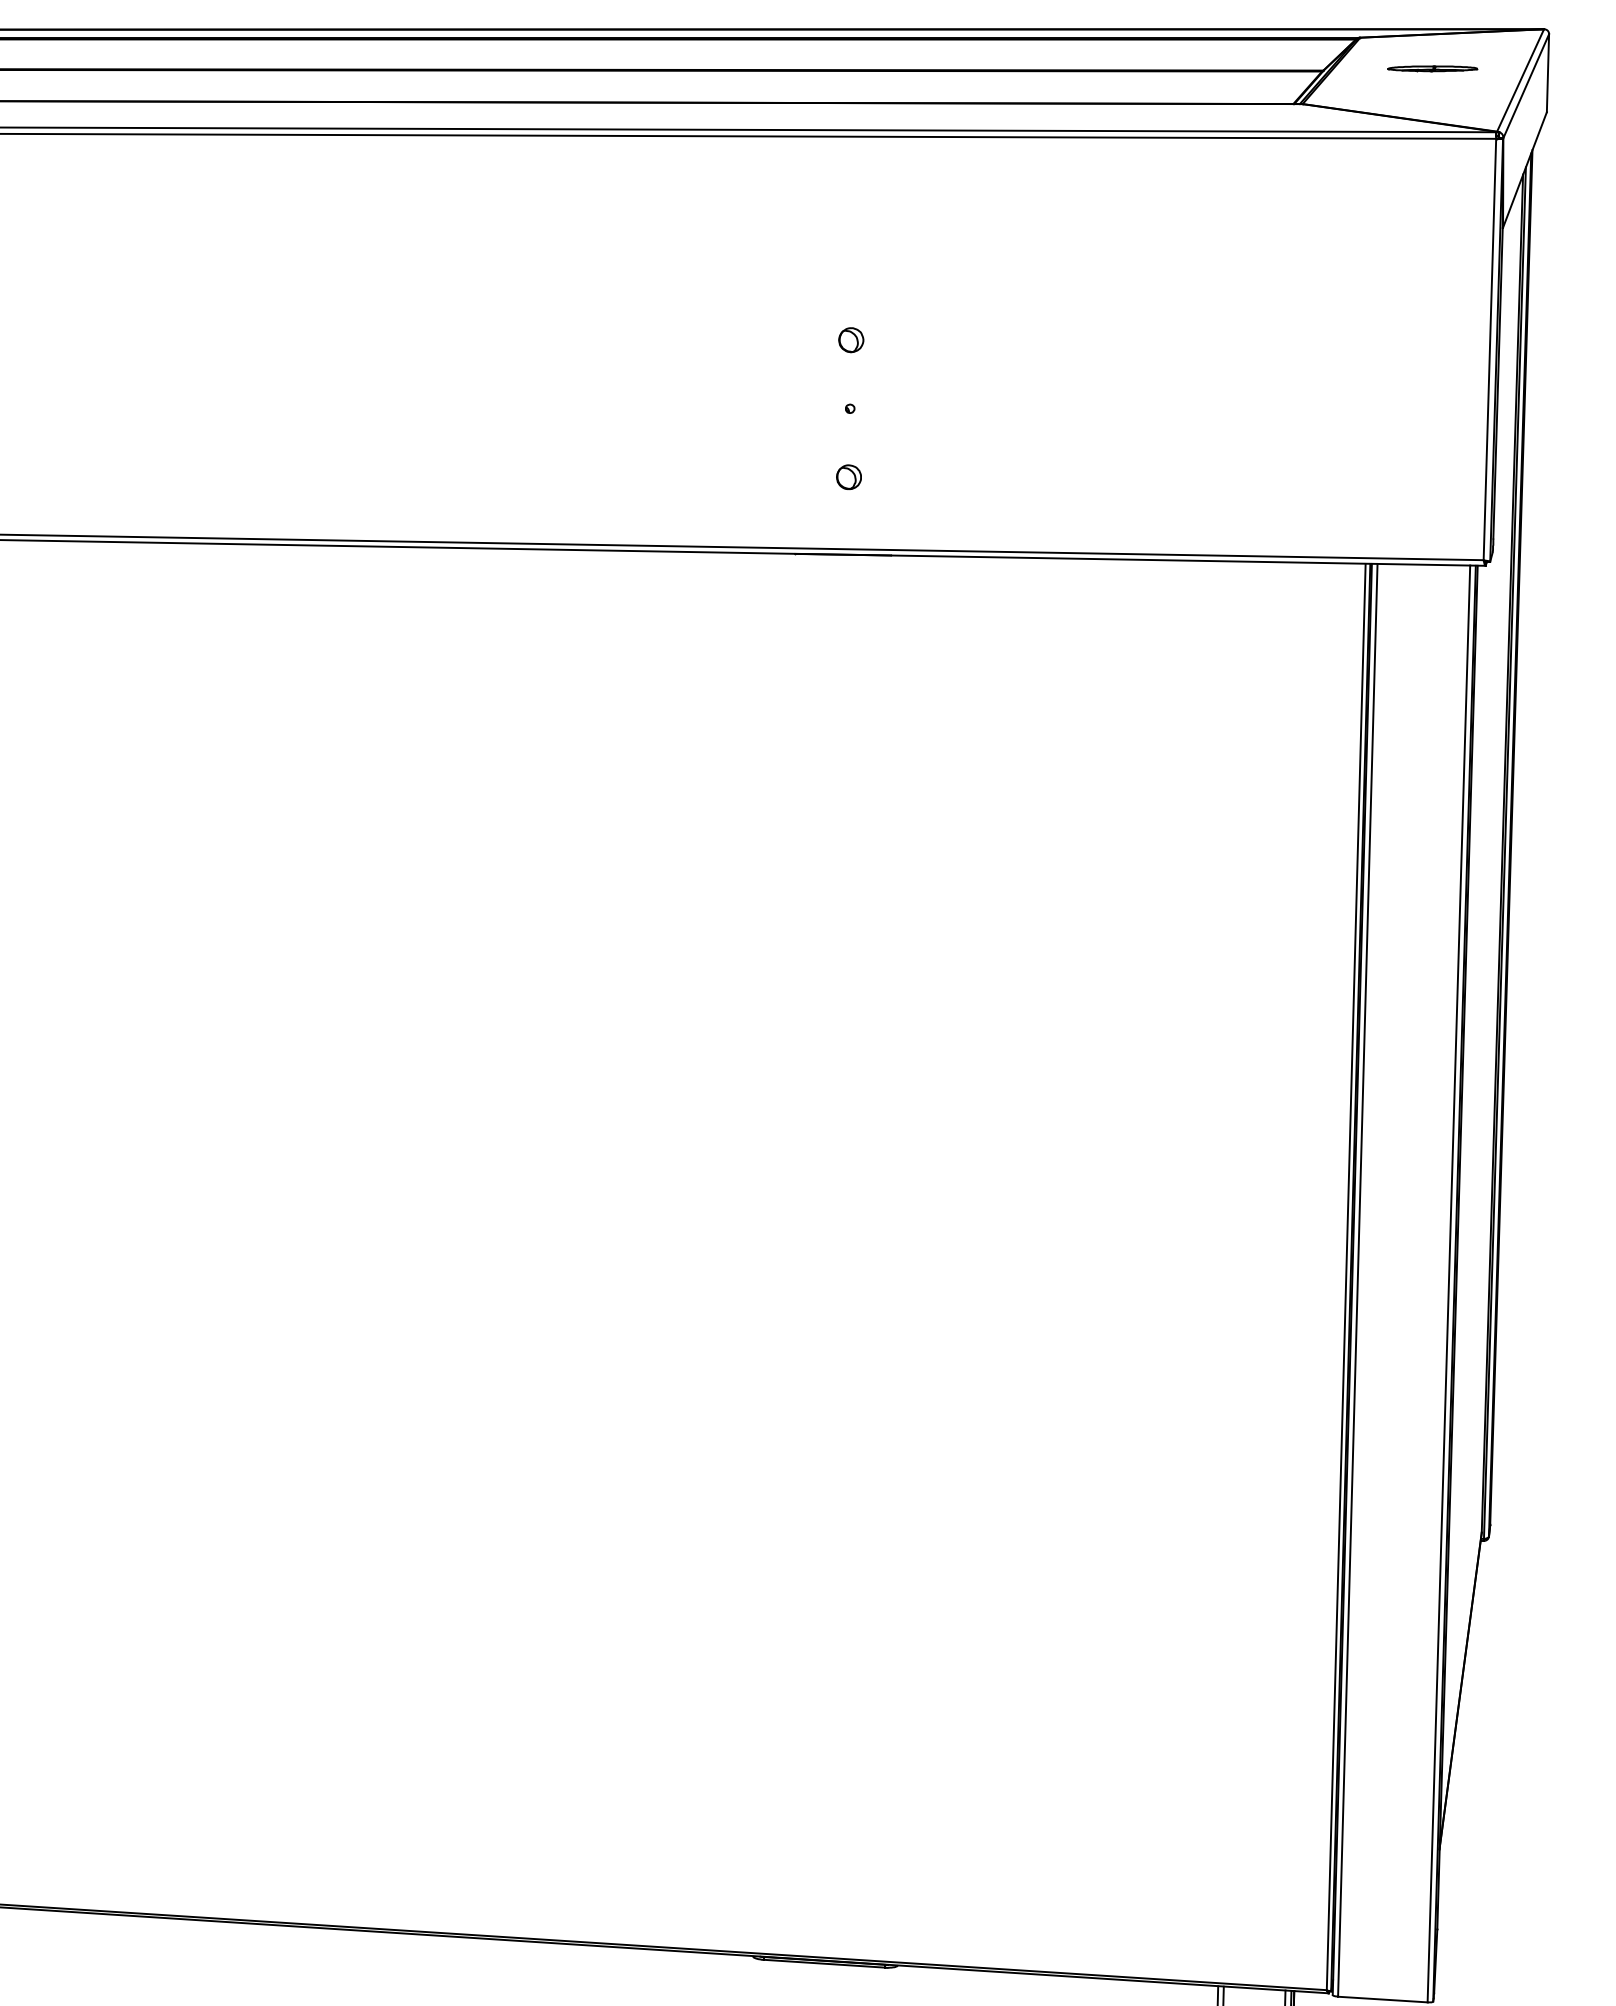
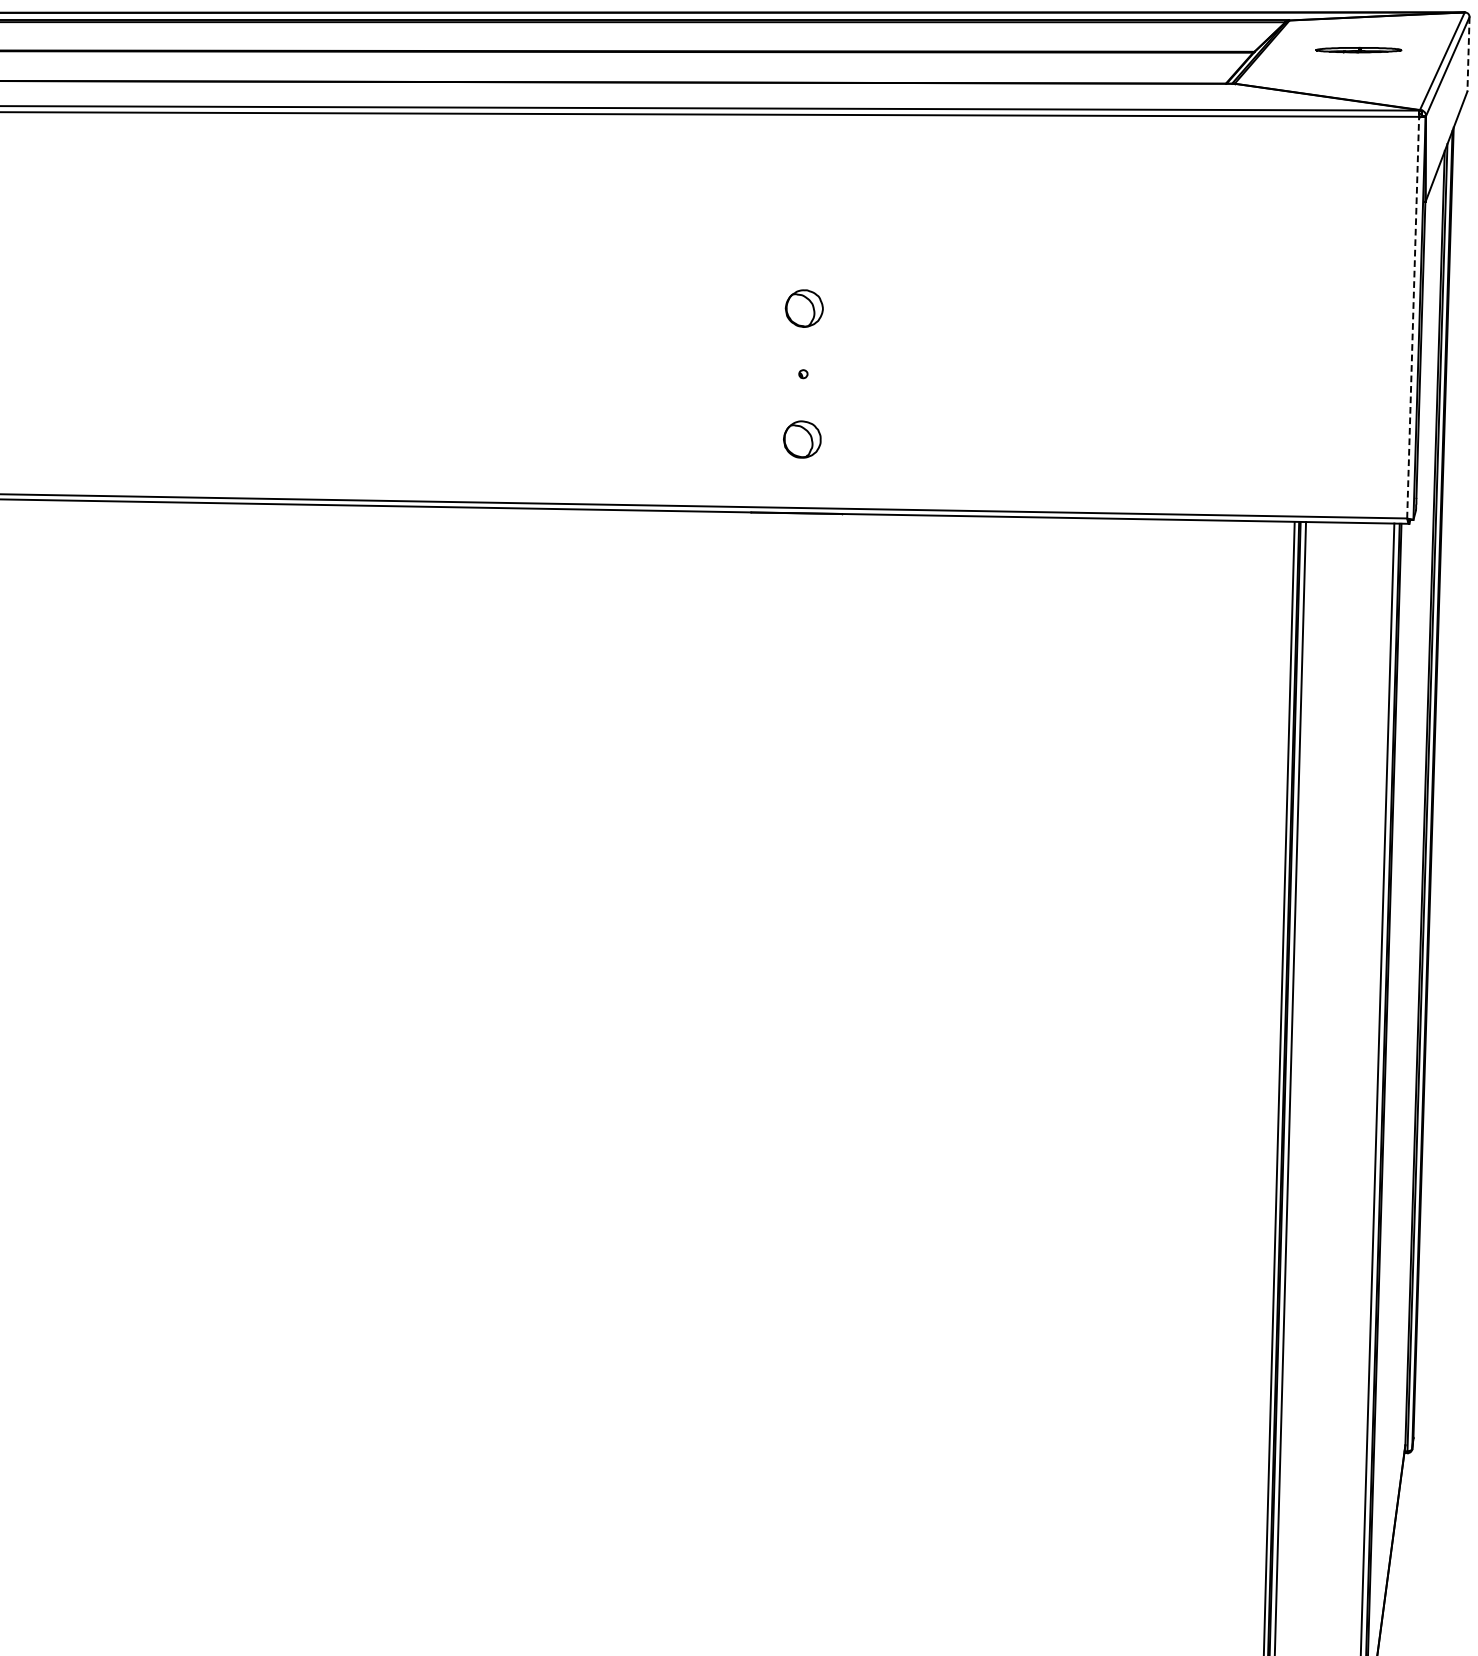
line: (1547, 73) -> (1468, 54), solid -> dashed
part: (851, 340) -> (804, 309), size x1.6
line: (1489, 349) -> (1412, 317), solid -> dashed
part: (848, 476) -> (801, 438), size x1.6

